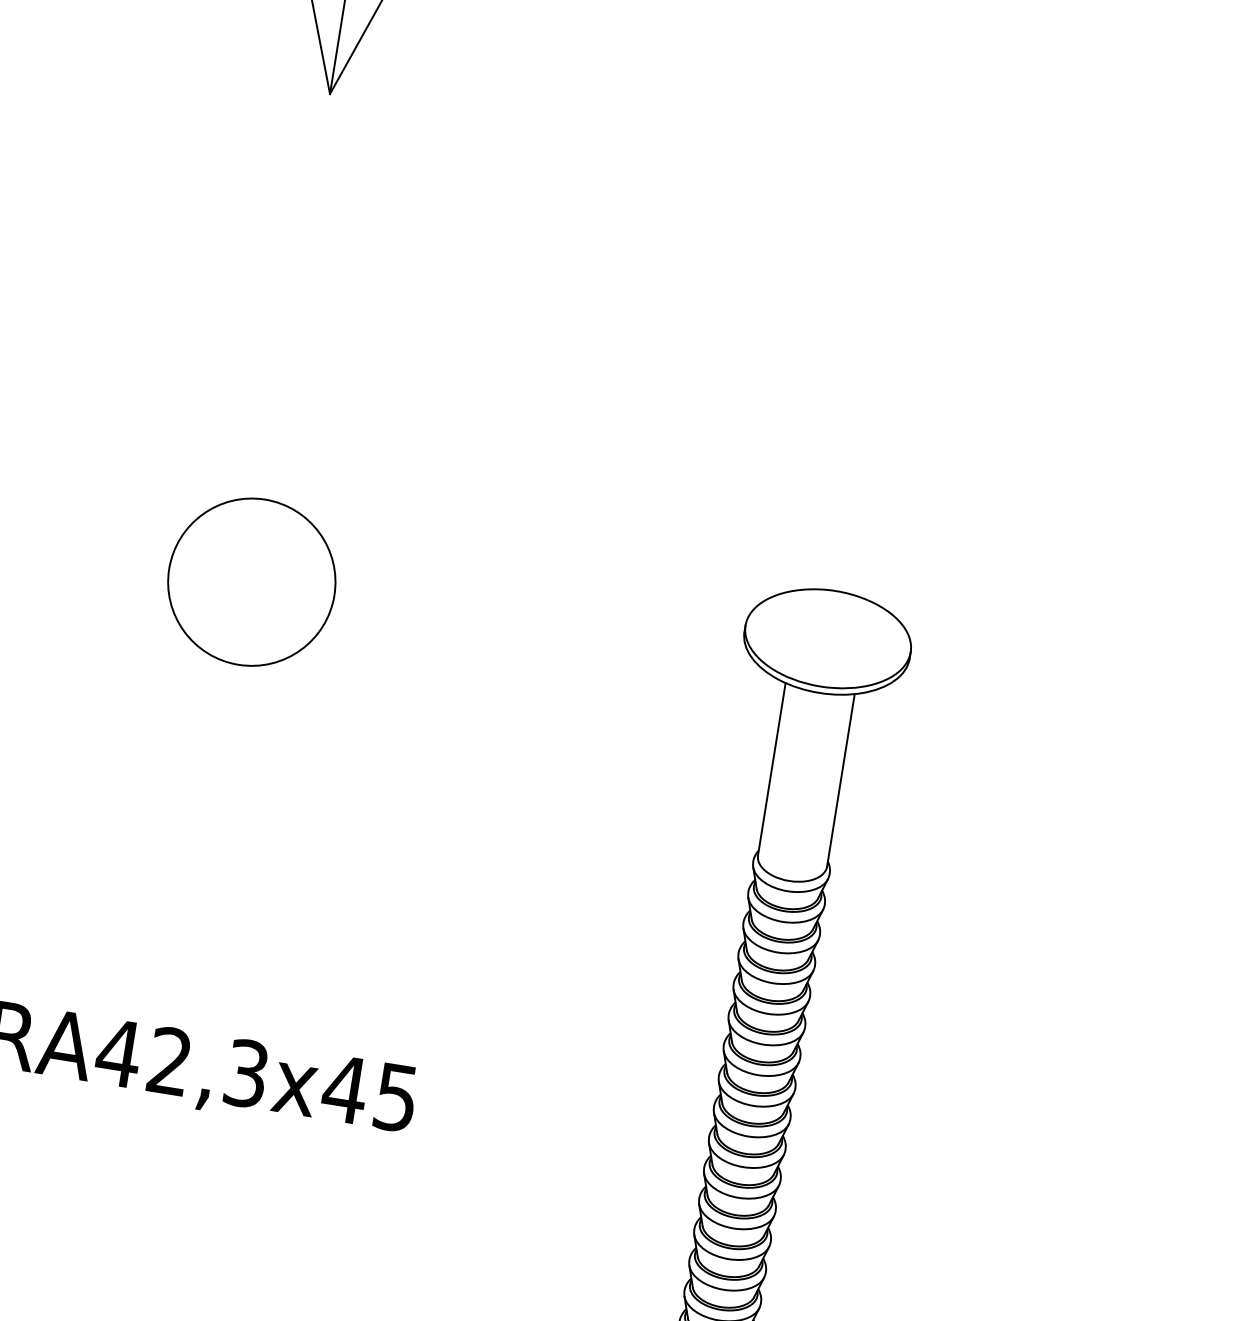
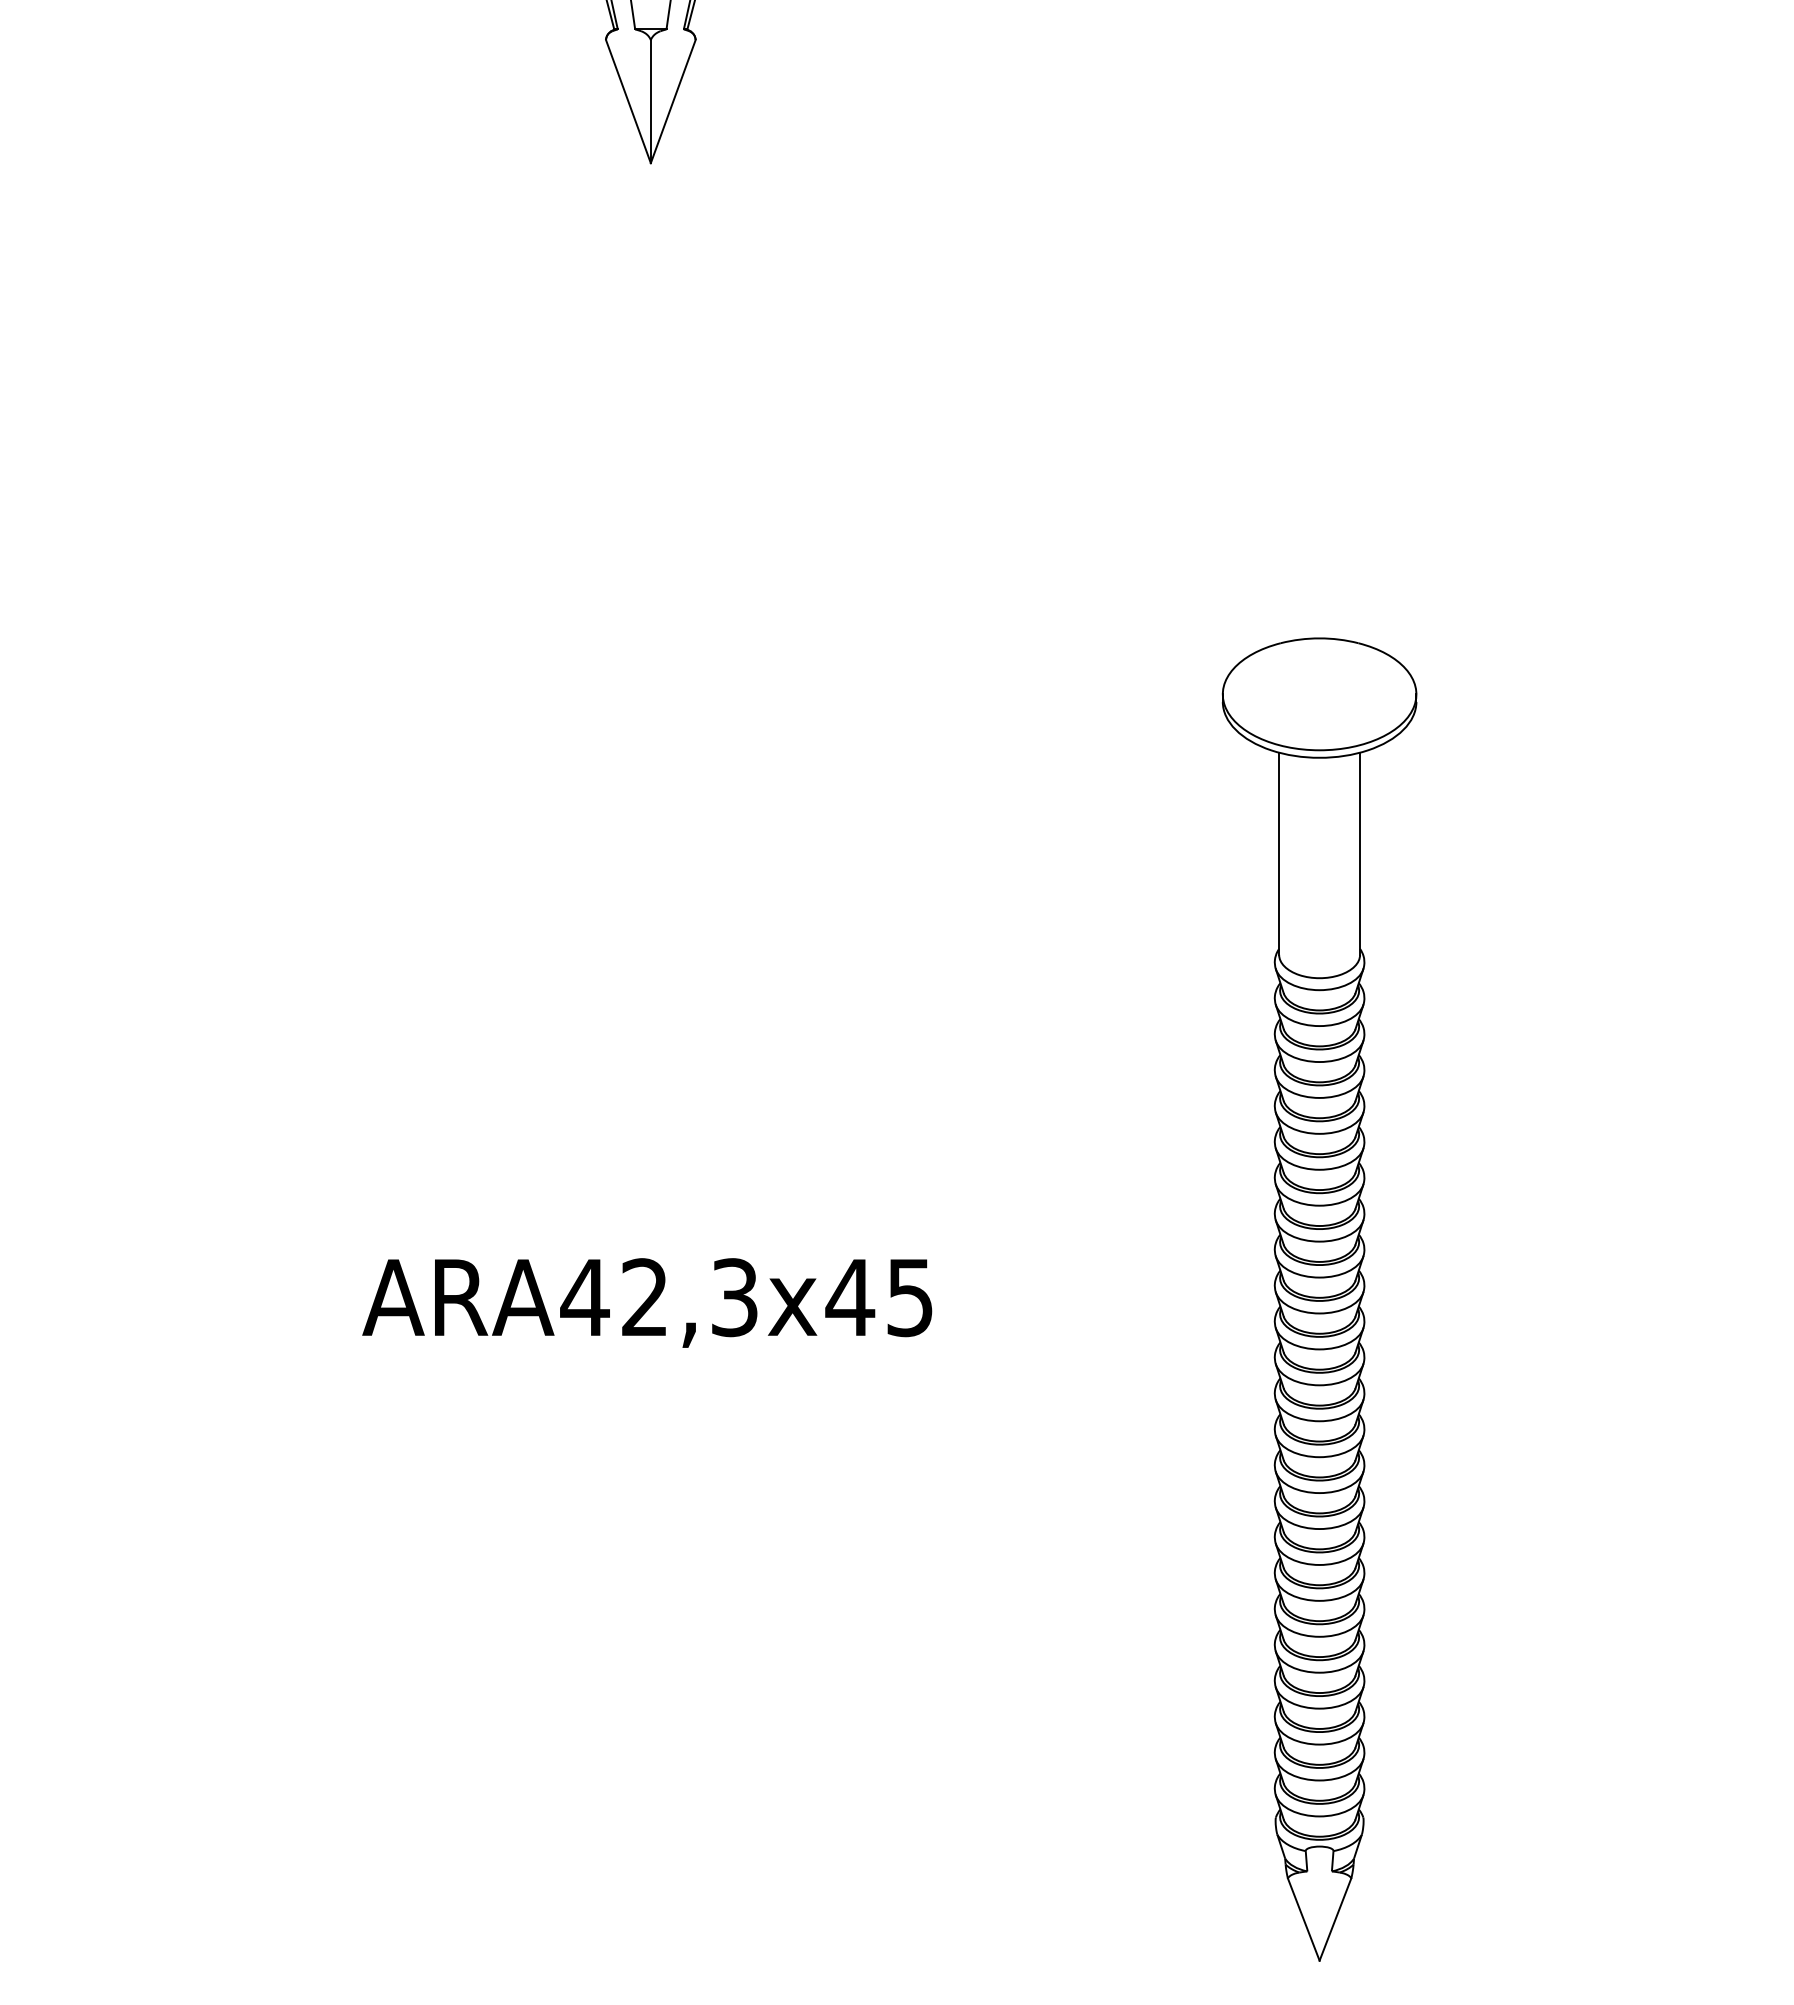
part: (251, 581) -> (650, 734), removed

